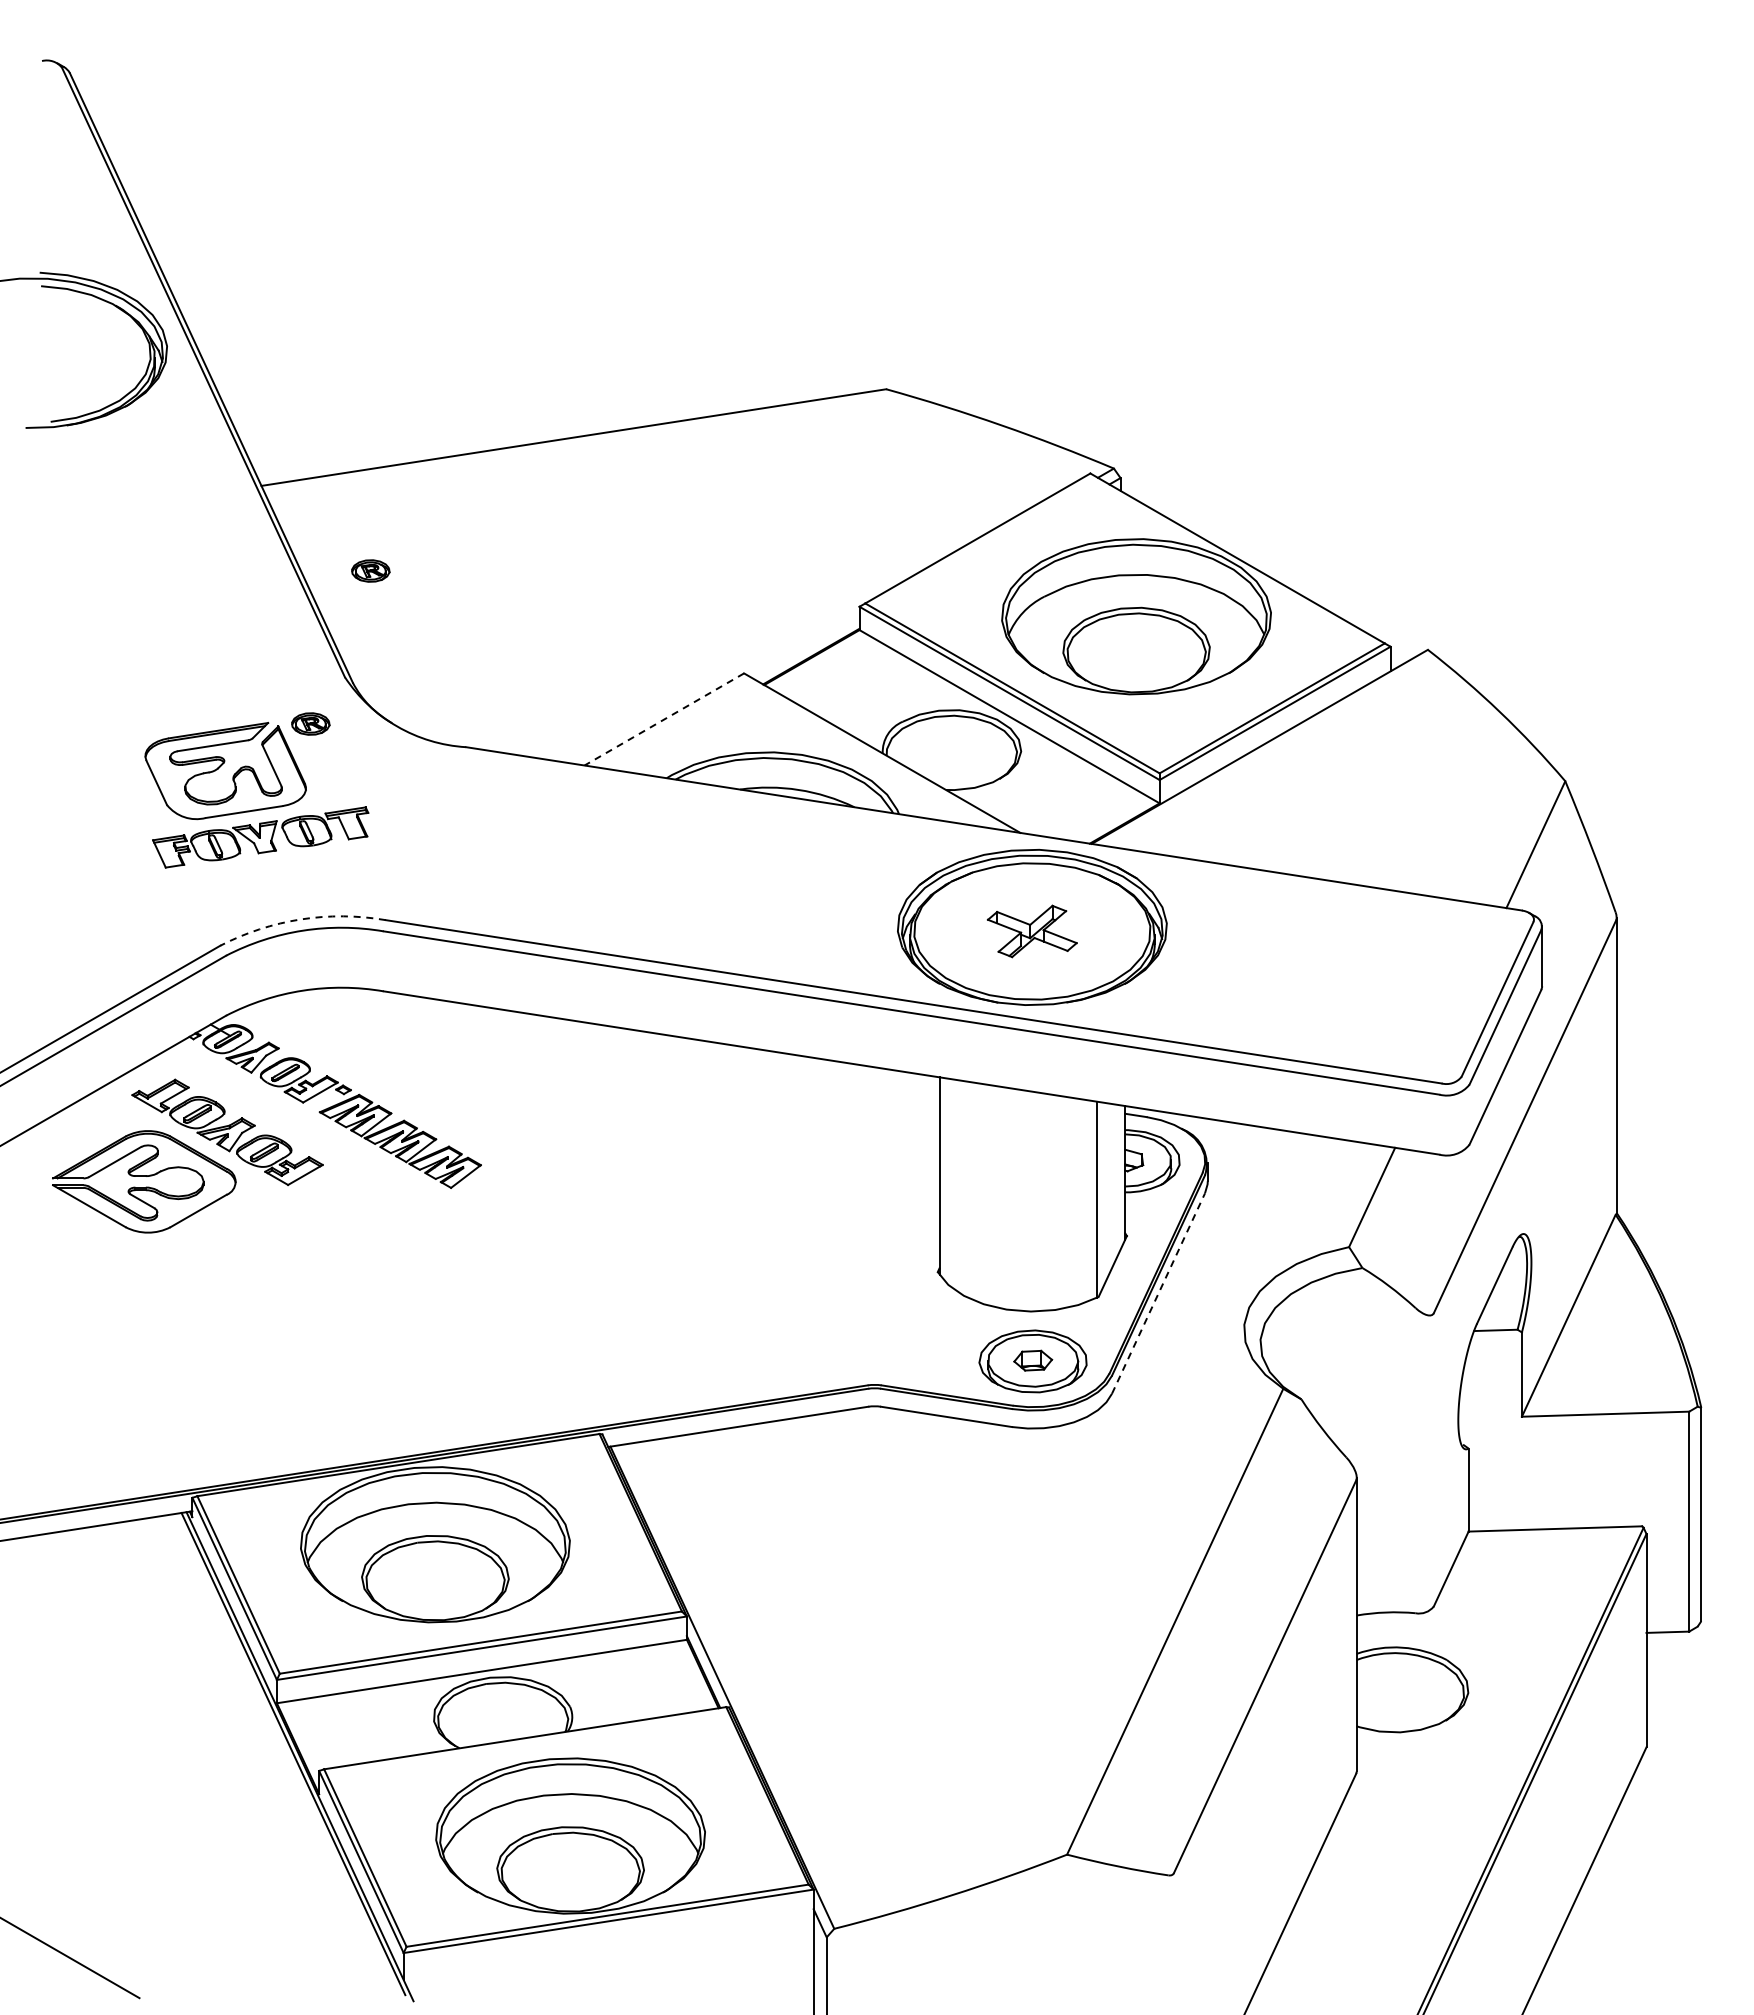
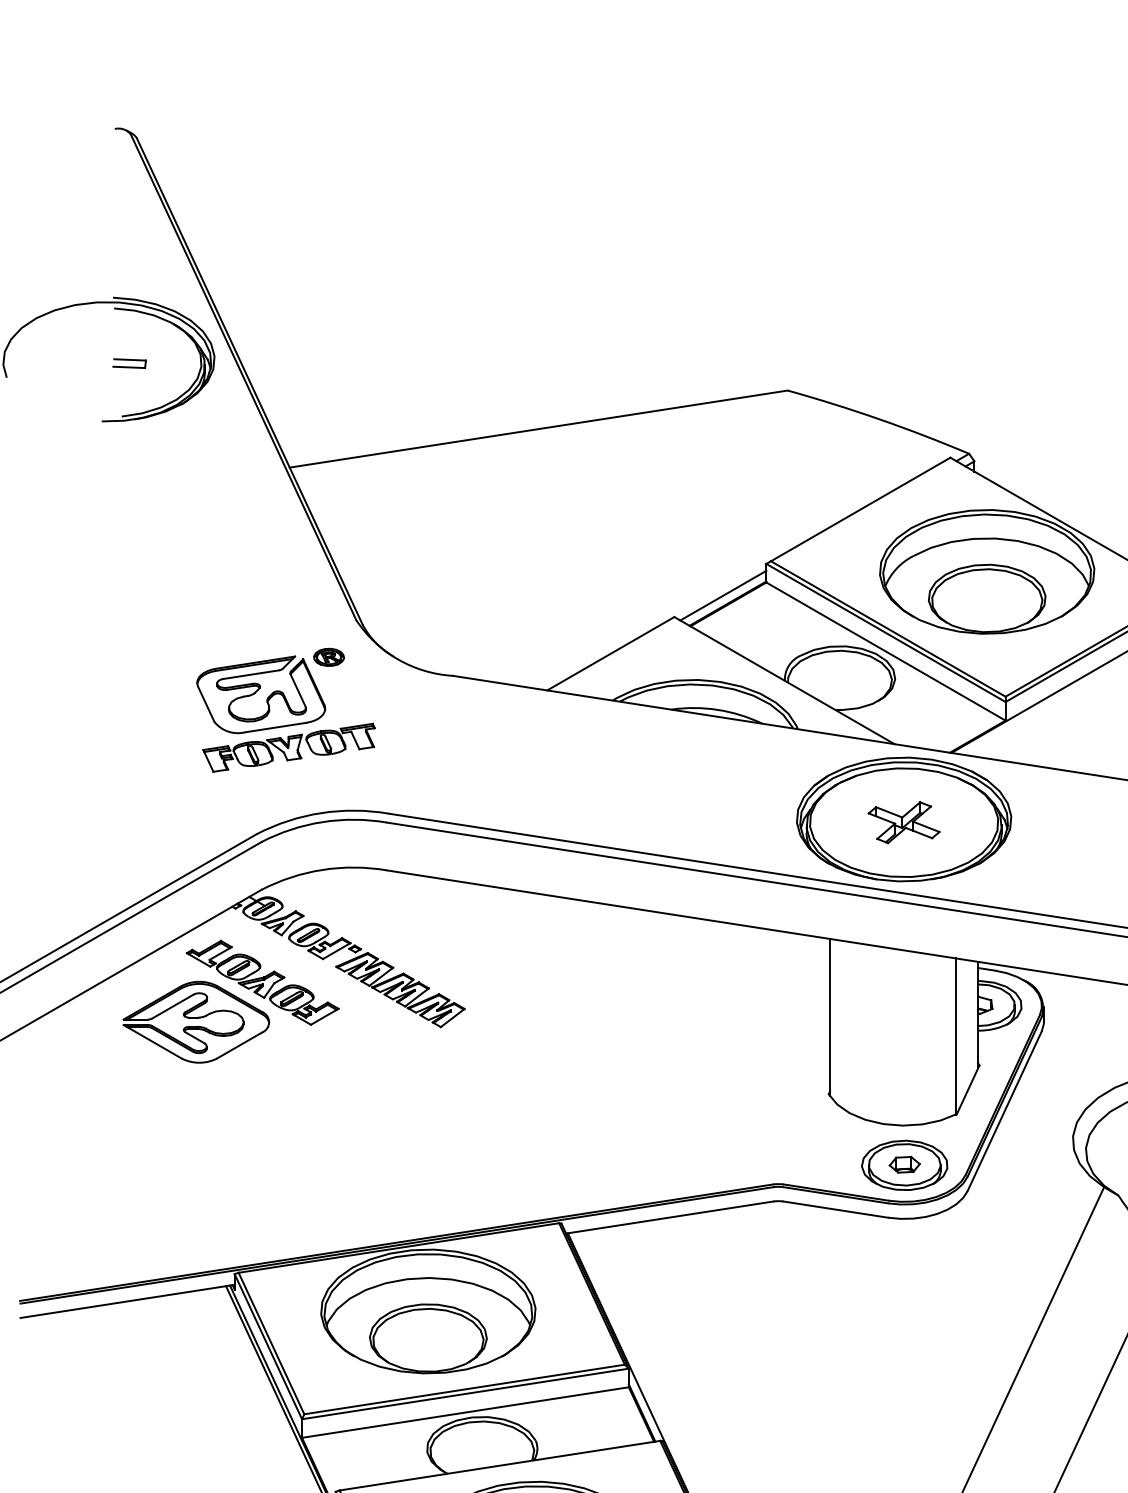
part: (60, 355) -> (129, 363), added
part: (370, 570) -> (376, 535), removed
line: (805, 646) -> (723, 595), added
line: (663, 719) -> (610, 653), dashed -> solid
arc: (300, 919) -> (320, 813), dashed -> solid
line: (1158, 1293) -> (1004, 1111), dashed -> solid

